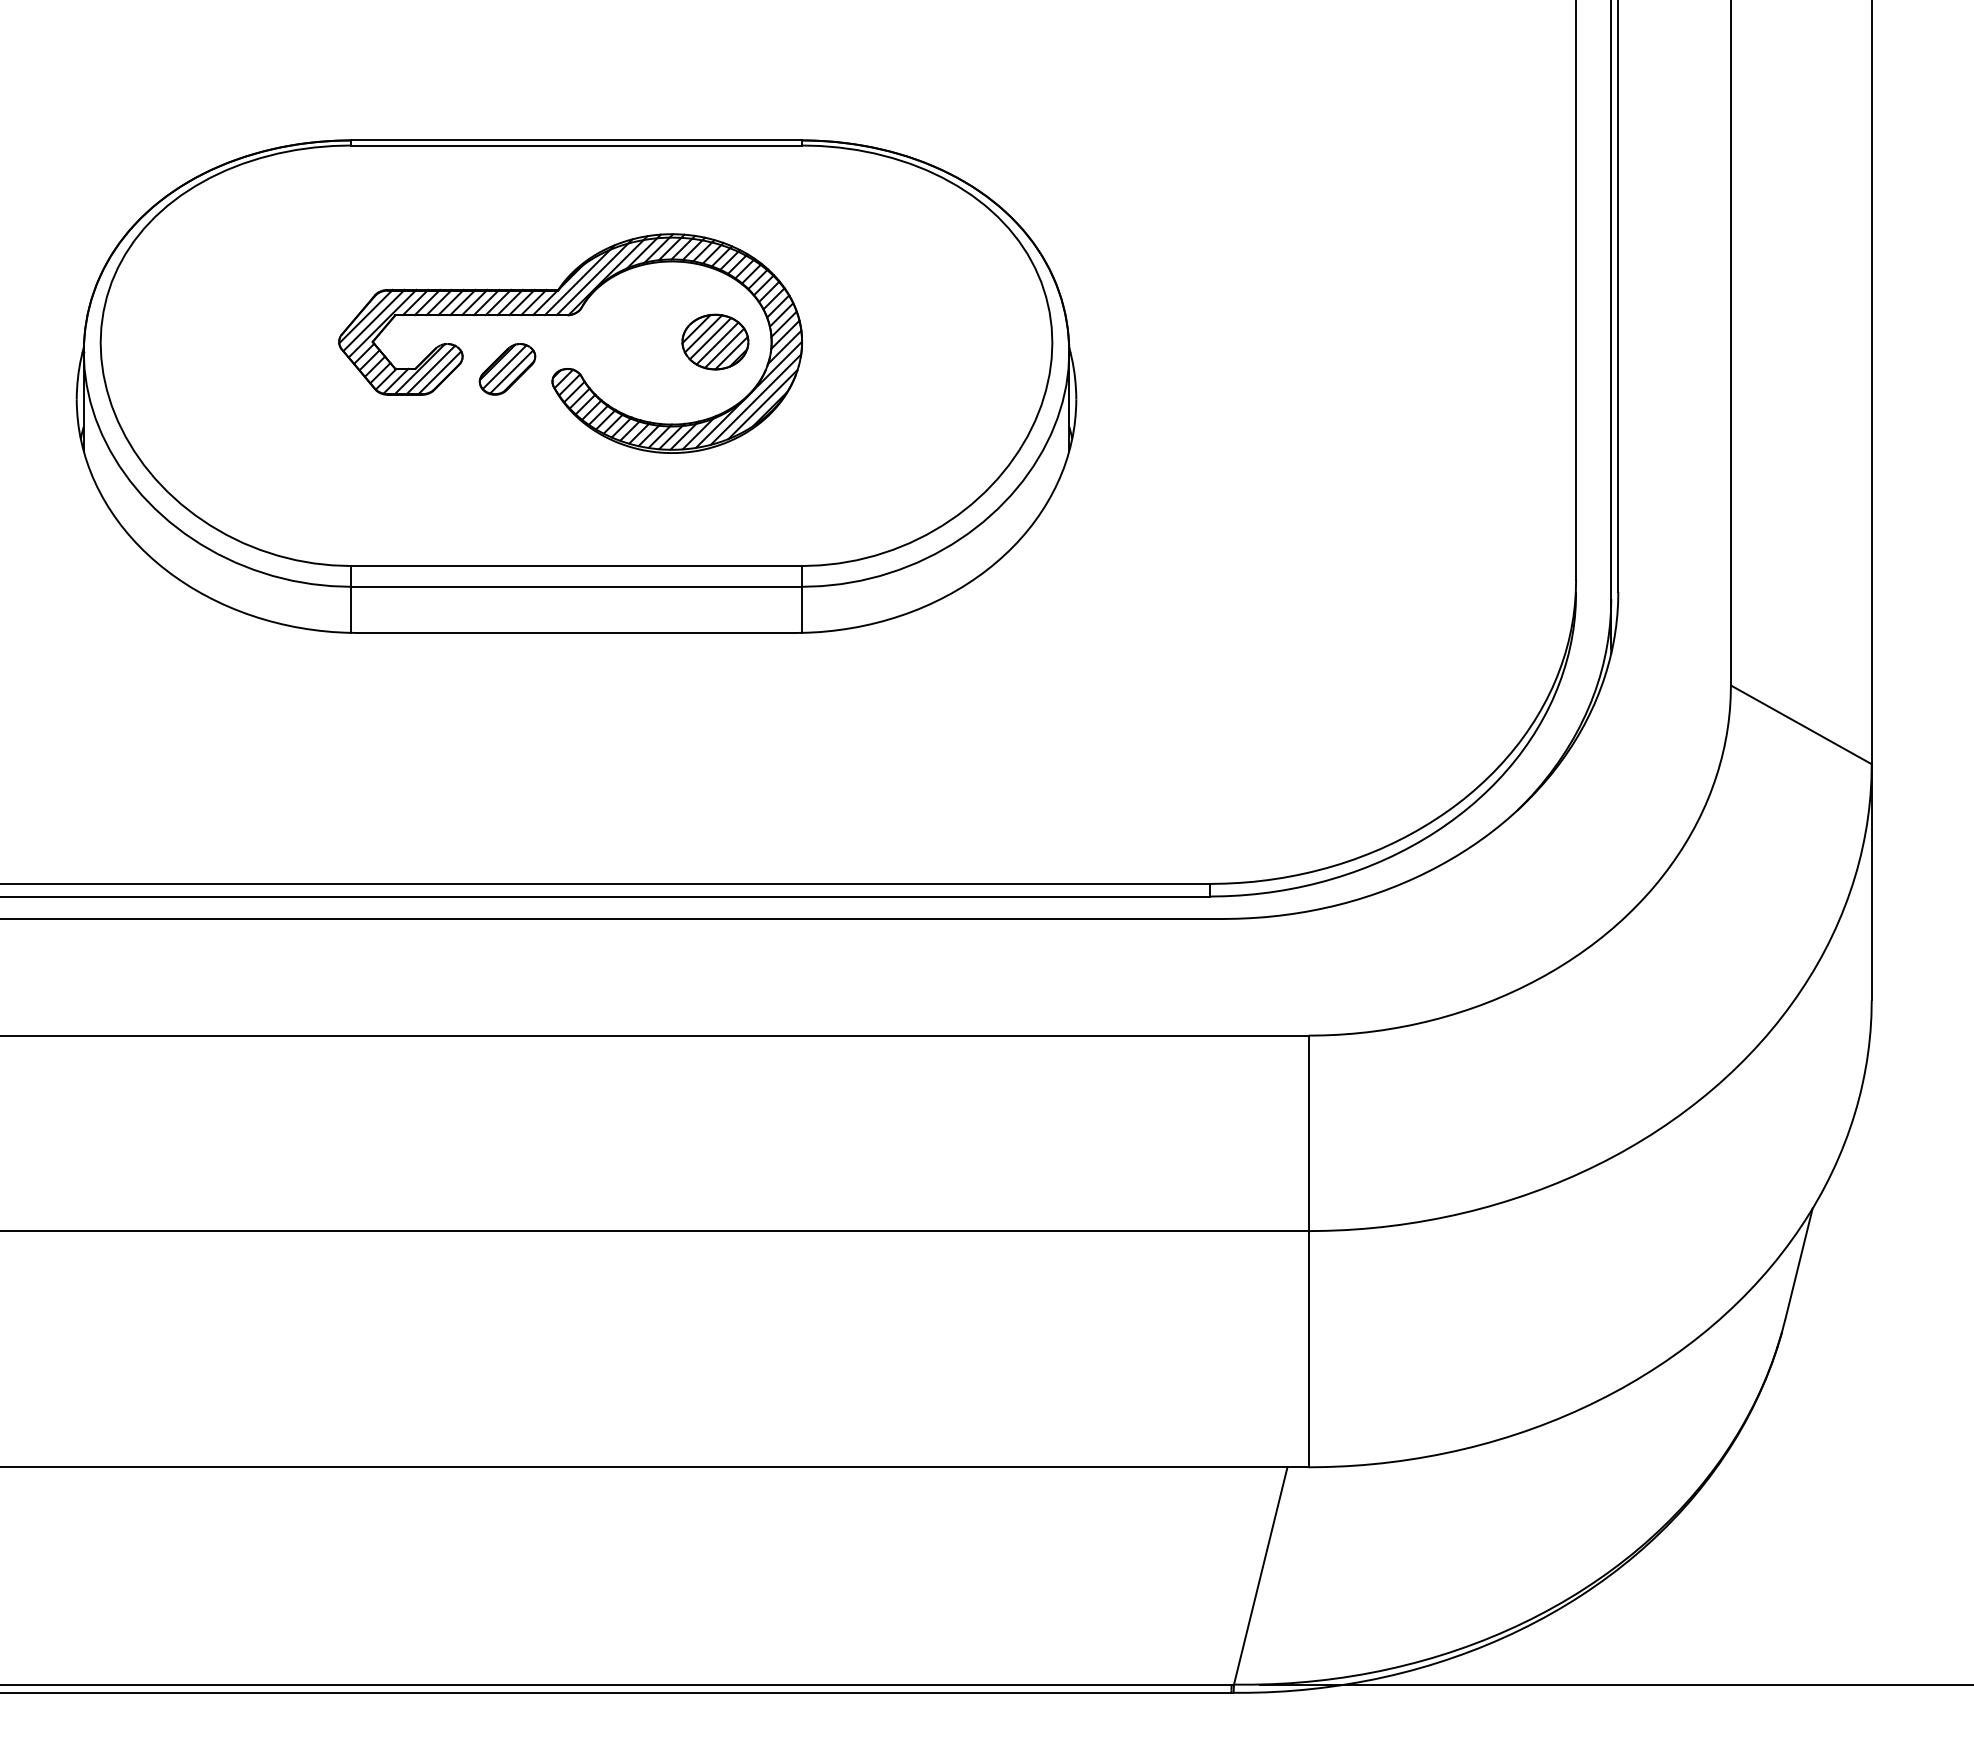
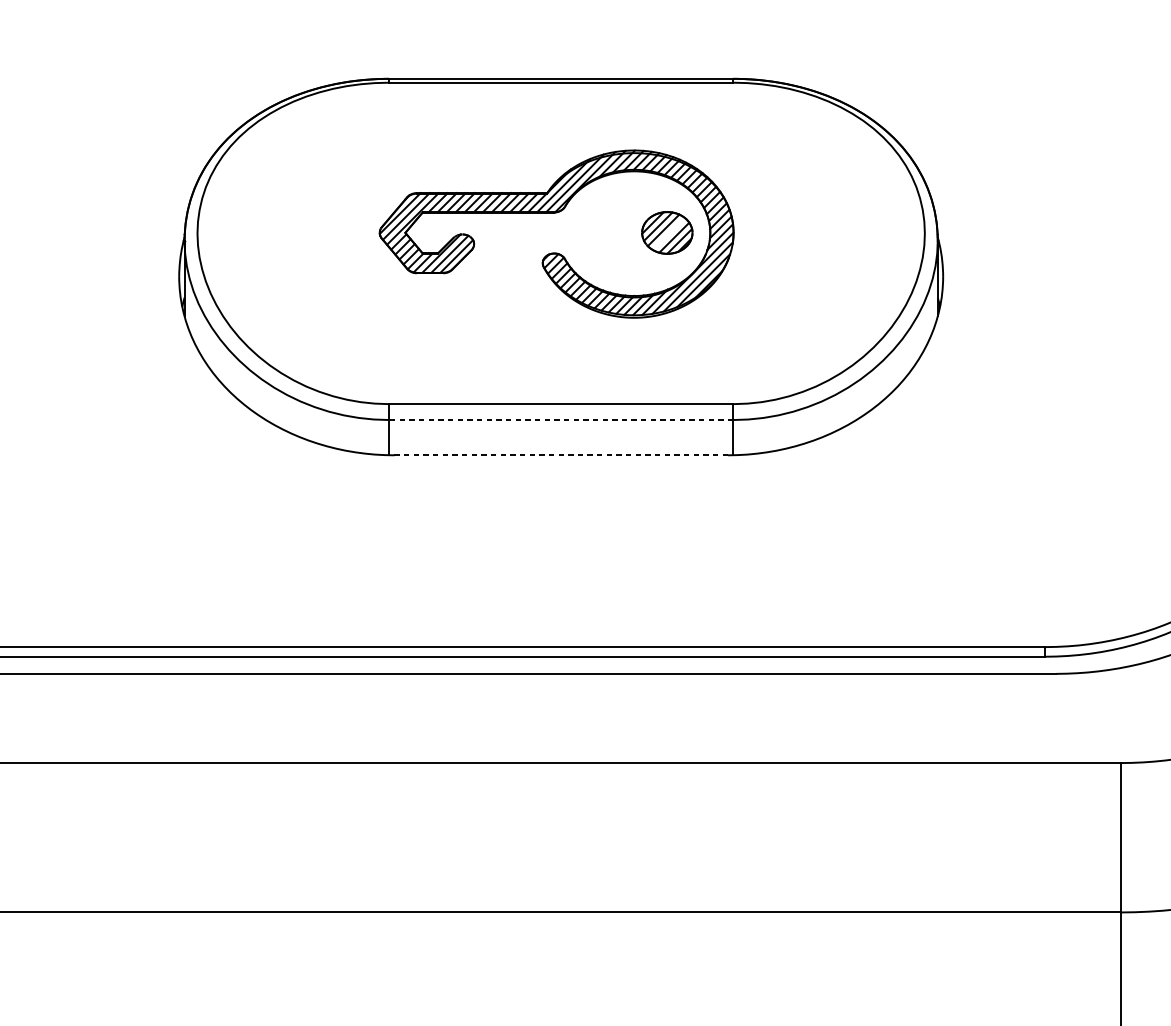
line: (717, 343) -> (668, 234), removed
part: (507, 369) -> (508, 253), removed
line: (576, 586) -> (561, 419), solid -> dashed
line: (577, 633) -> (561, 455), solid -> dashed

